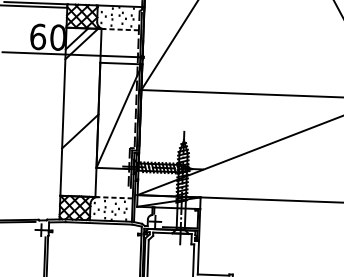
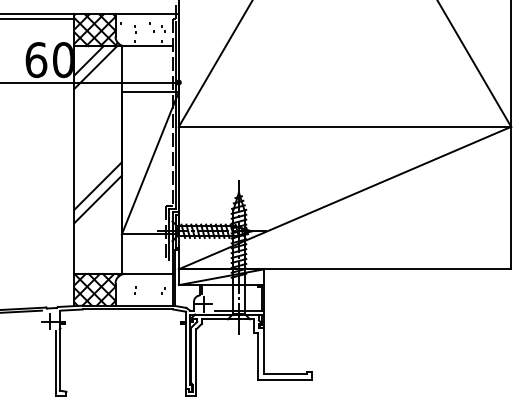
line: (121, 29) -> (148, 46), dashed -> solid
line: (79, 141) -> (97, 199), added
line: (115, 198) -> (148, 274), dashed -> solid

